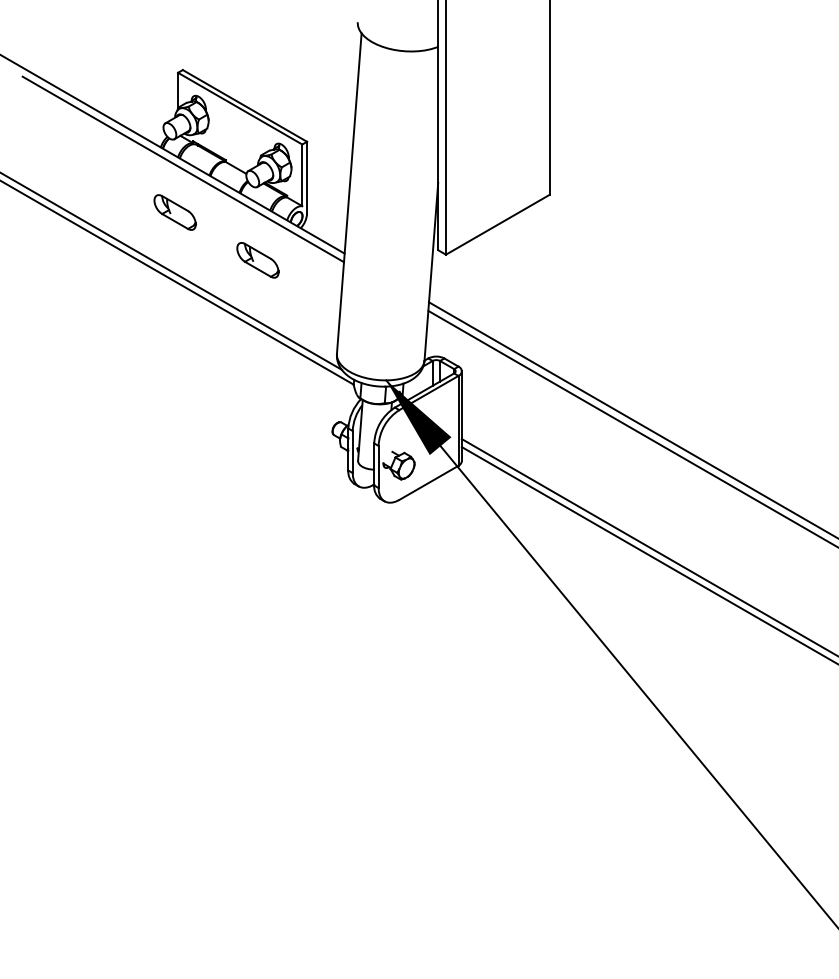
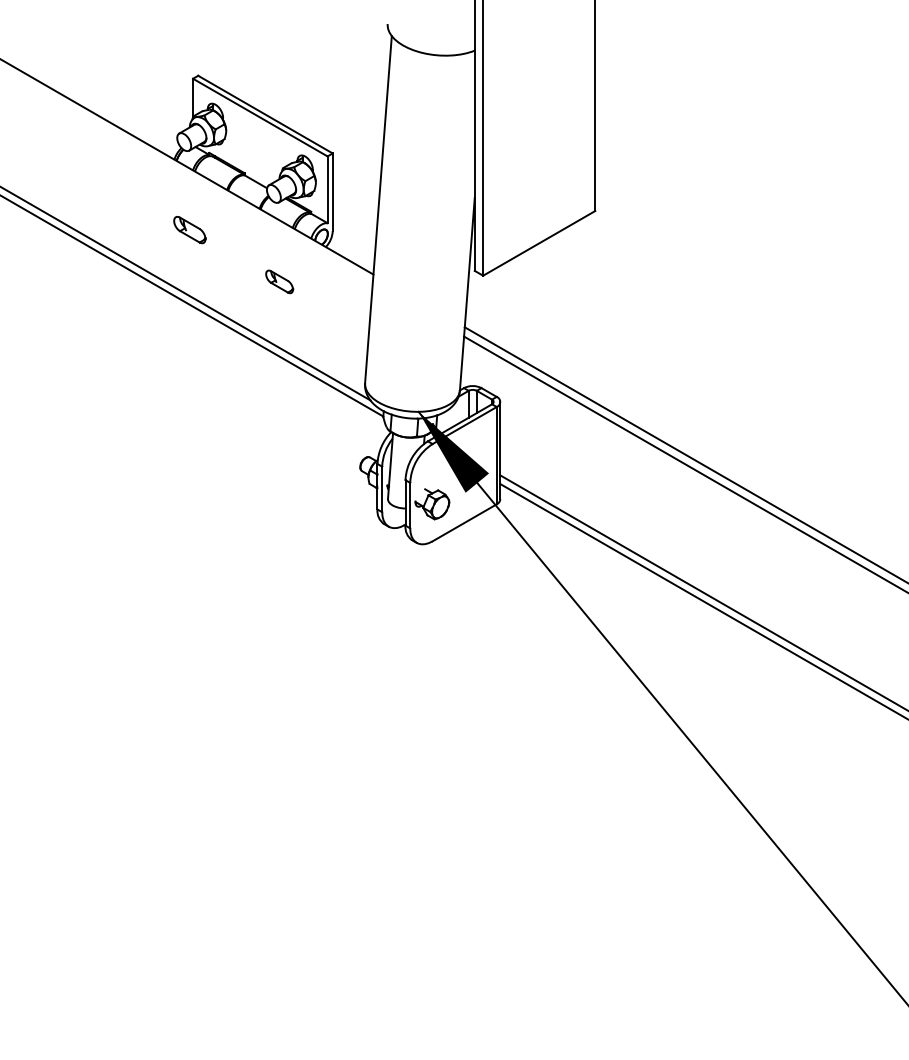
line: (183, 169) -> (198, 183), removed
part: (174, 212) -> (189, 230), size x0.7
part: (257, 260) -> (279, 282), size x0.6

